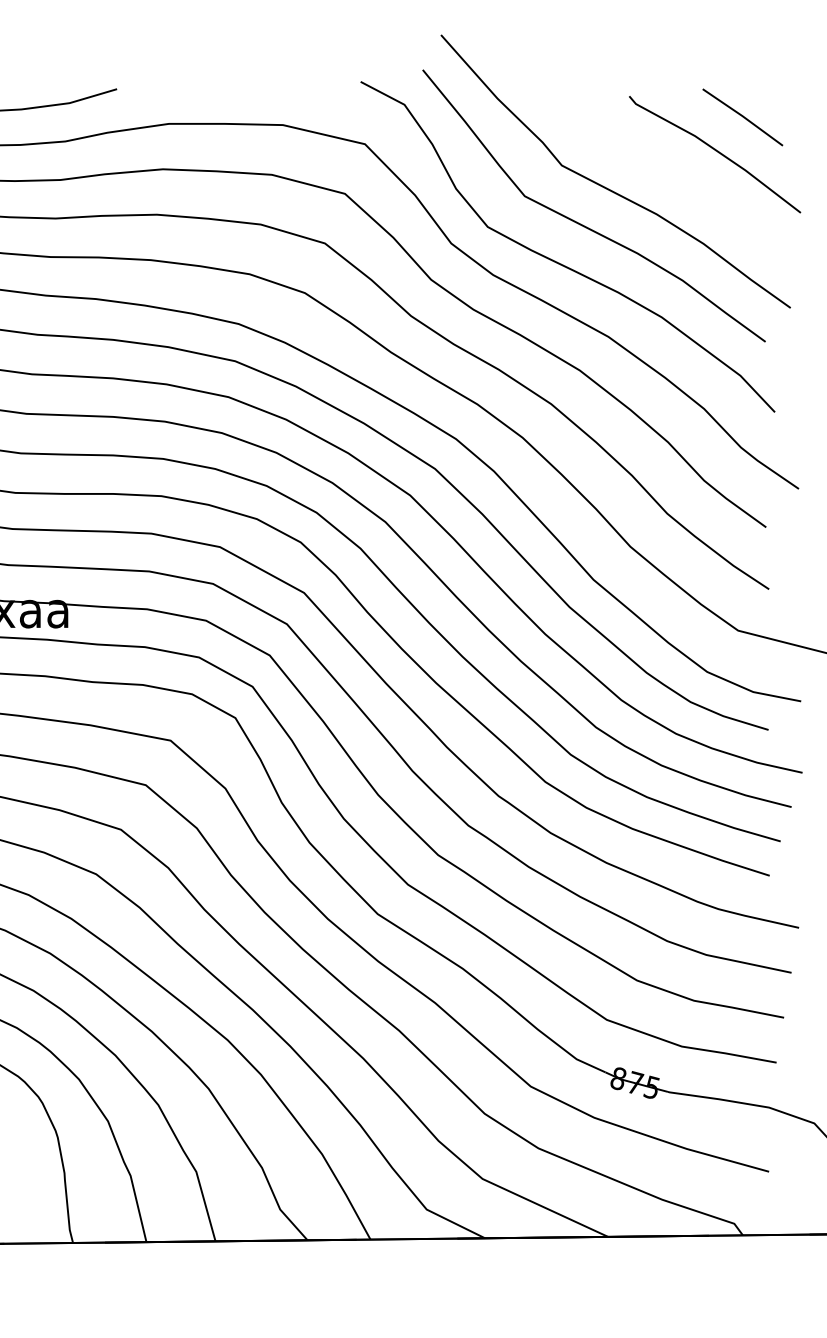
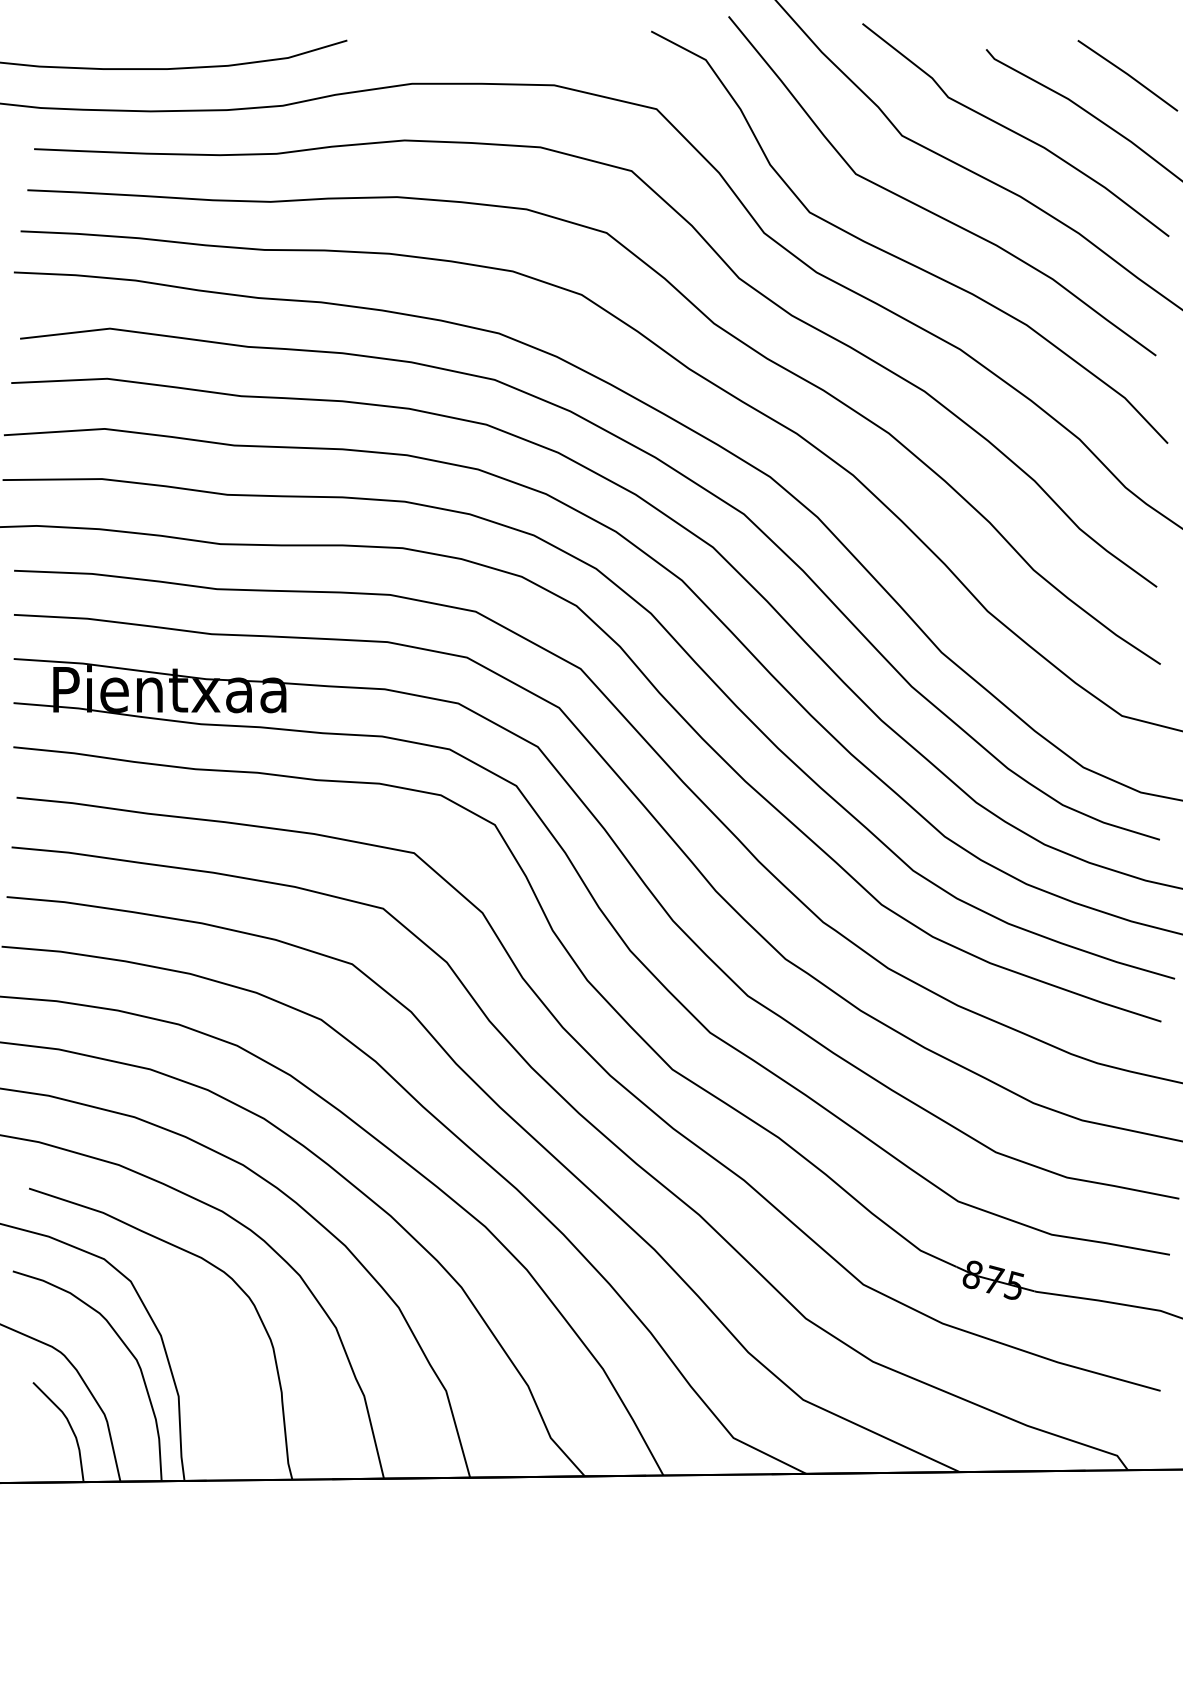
curve: (652, 162) -> (1015, 131), added

